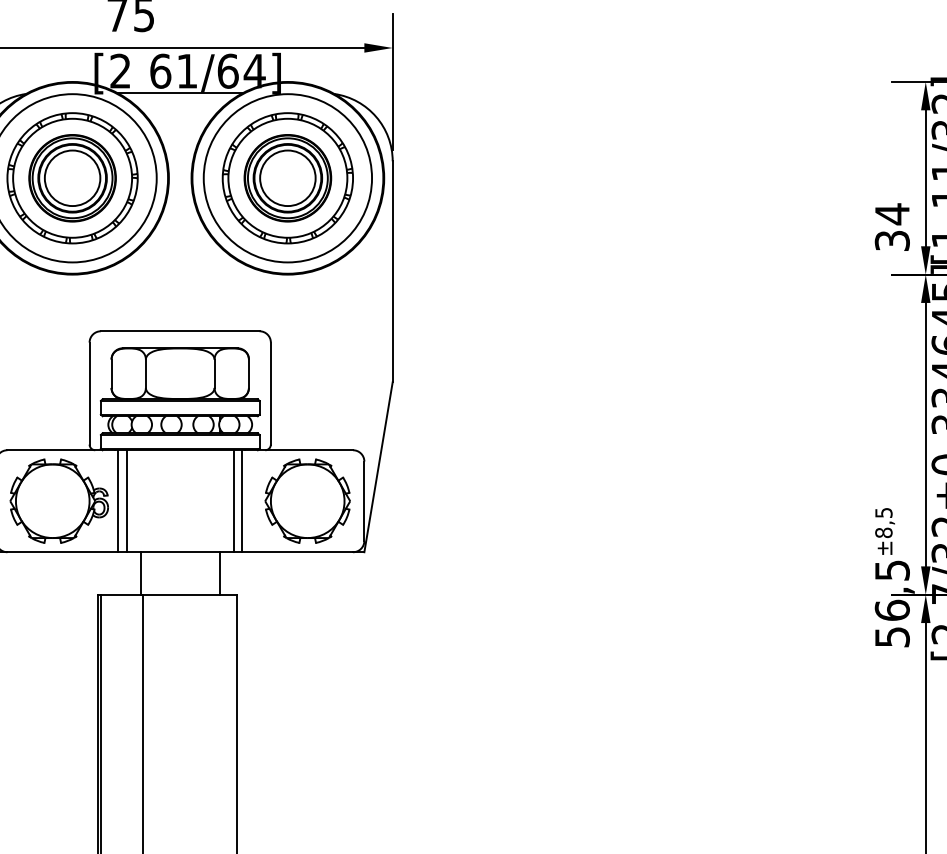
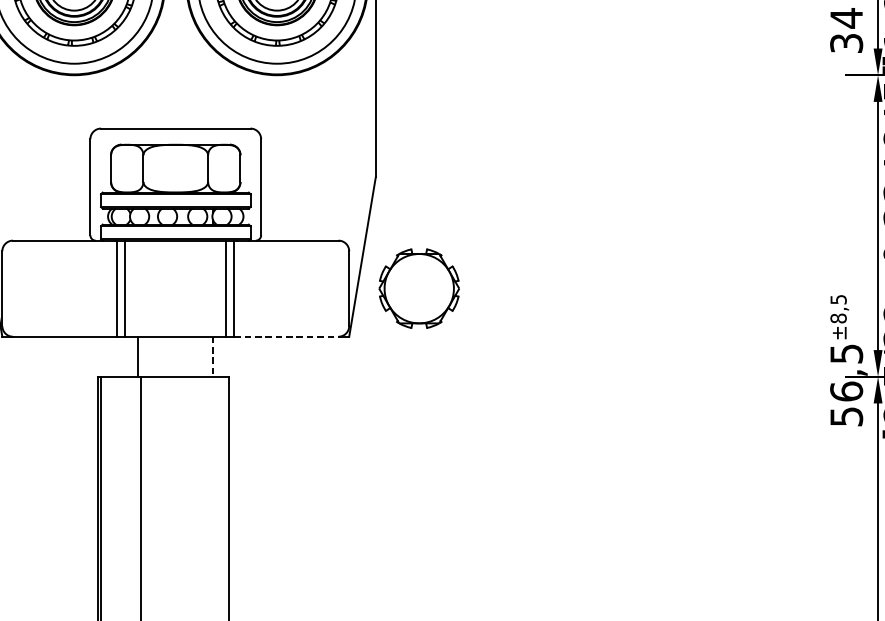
part: (58, 500) -> (61, 288), removed
part: (307, 500) -> (419, 288), moved
line: (298, 552) -> (287, 336), solid -> dashed
line: (219, 573) -> (212, 356), solid -> dashed

